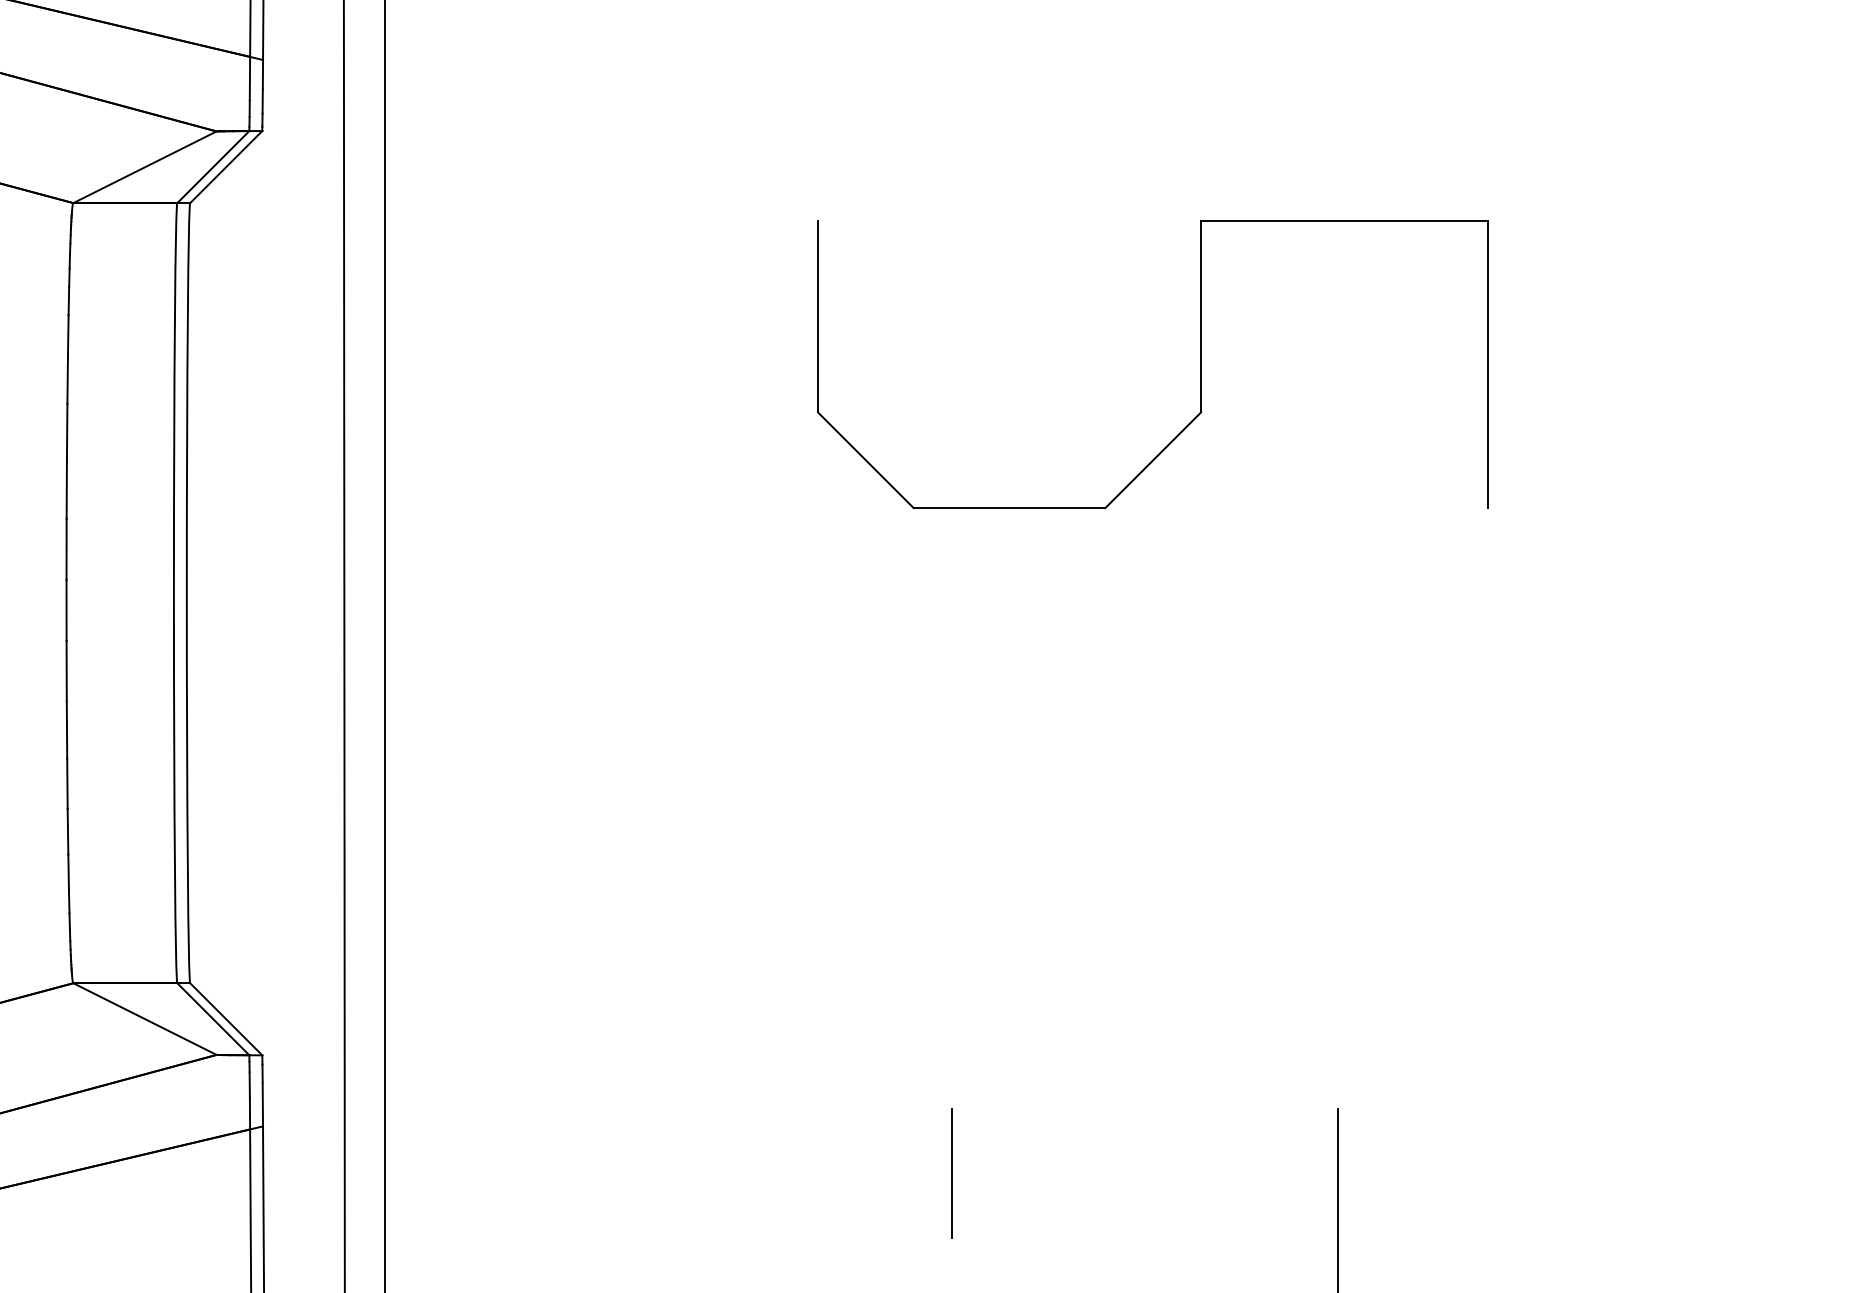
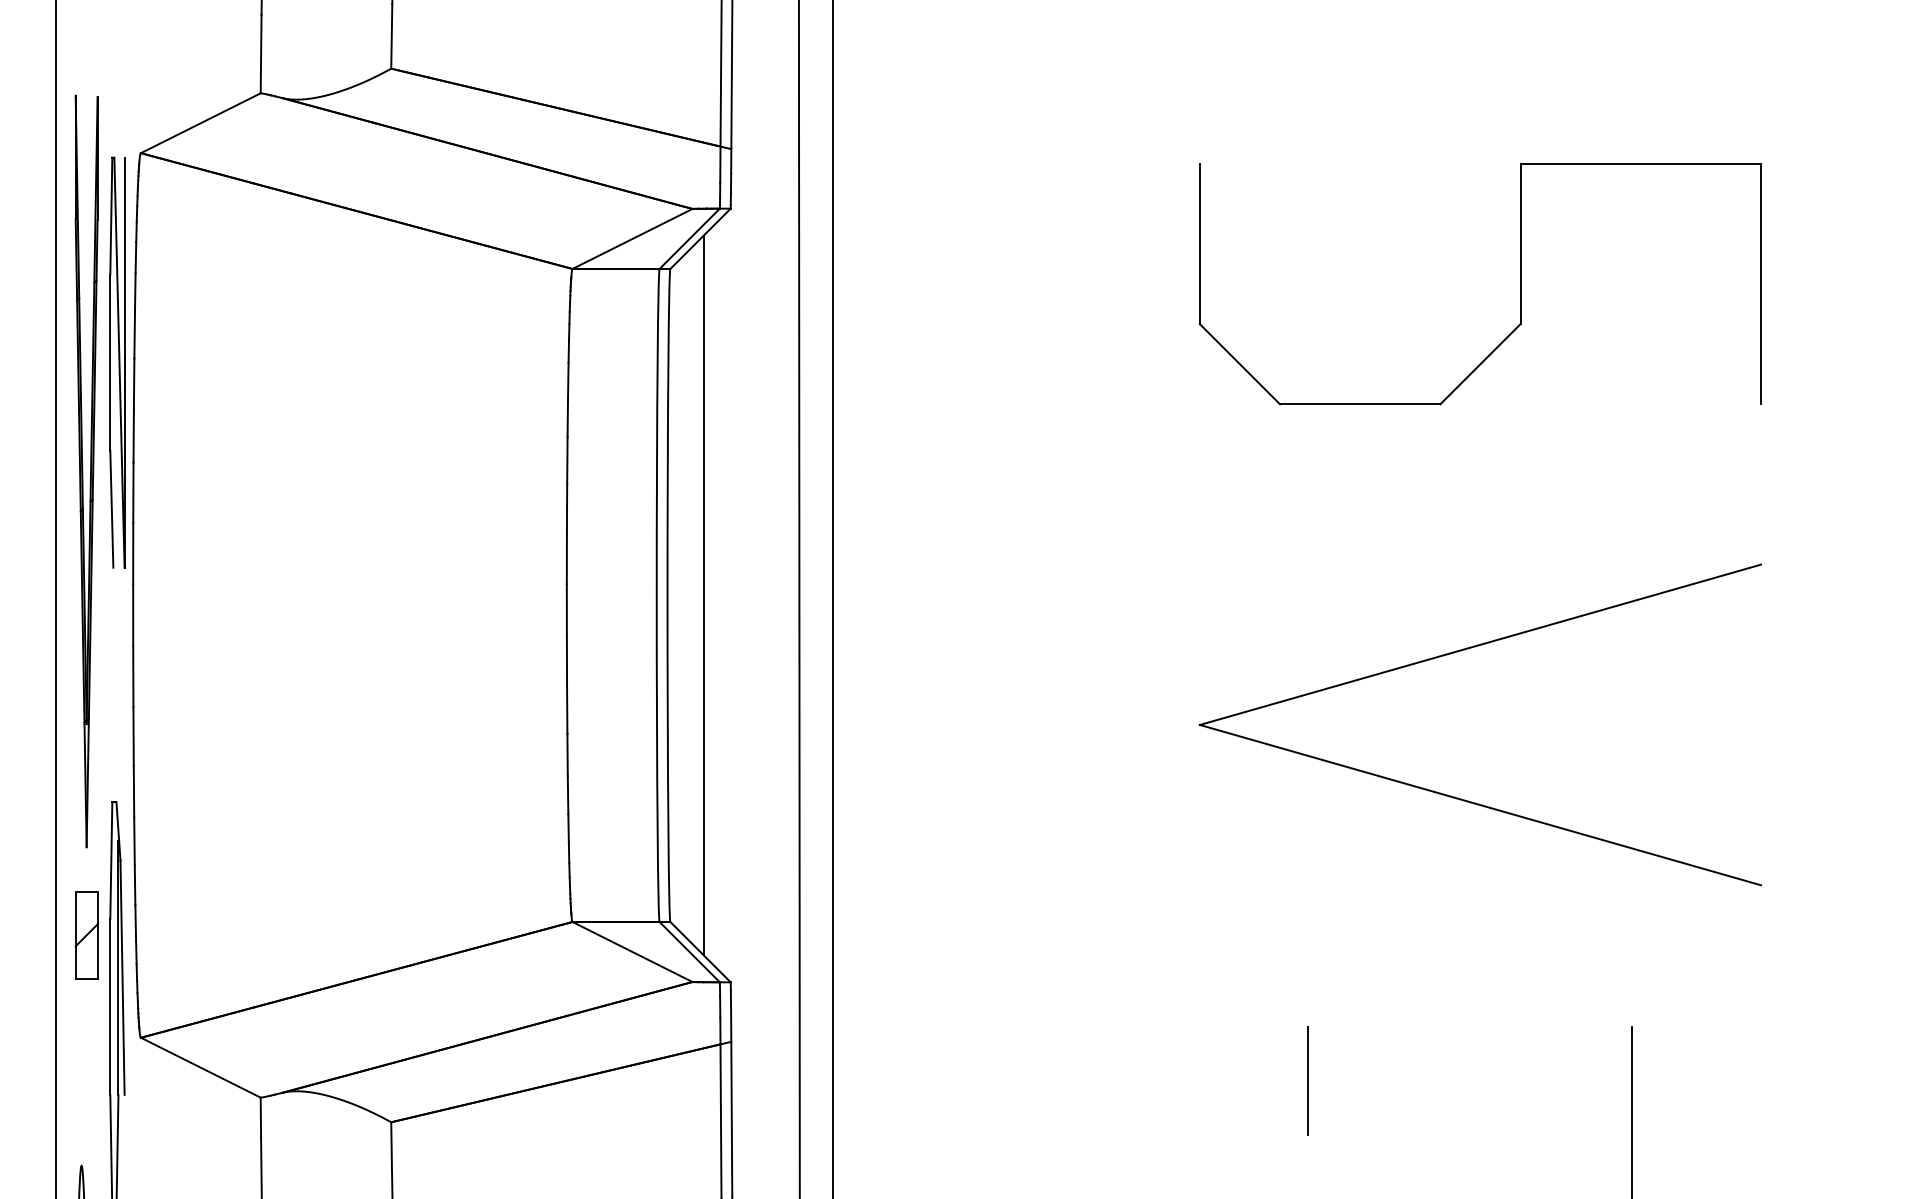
part: (1200, 365) -> (1520, 284), moved
line: (229, 593) -> (703, 595), added
part: (1135, 660) -> (1461, 651), added

